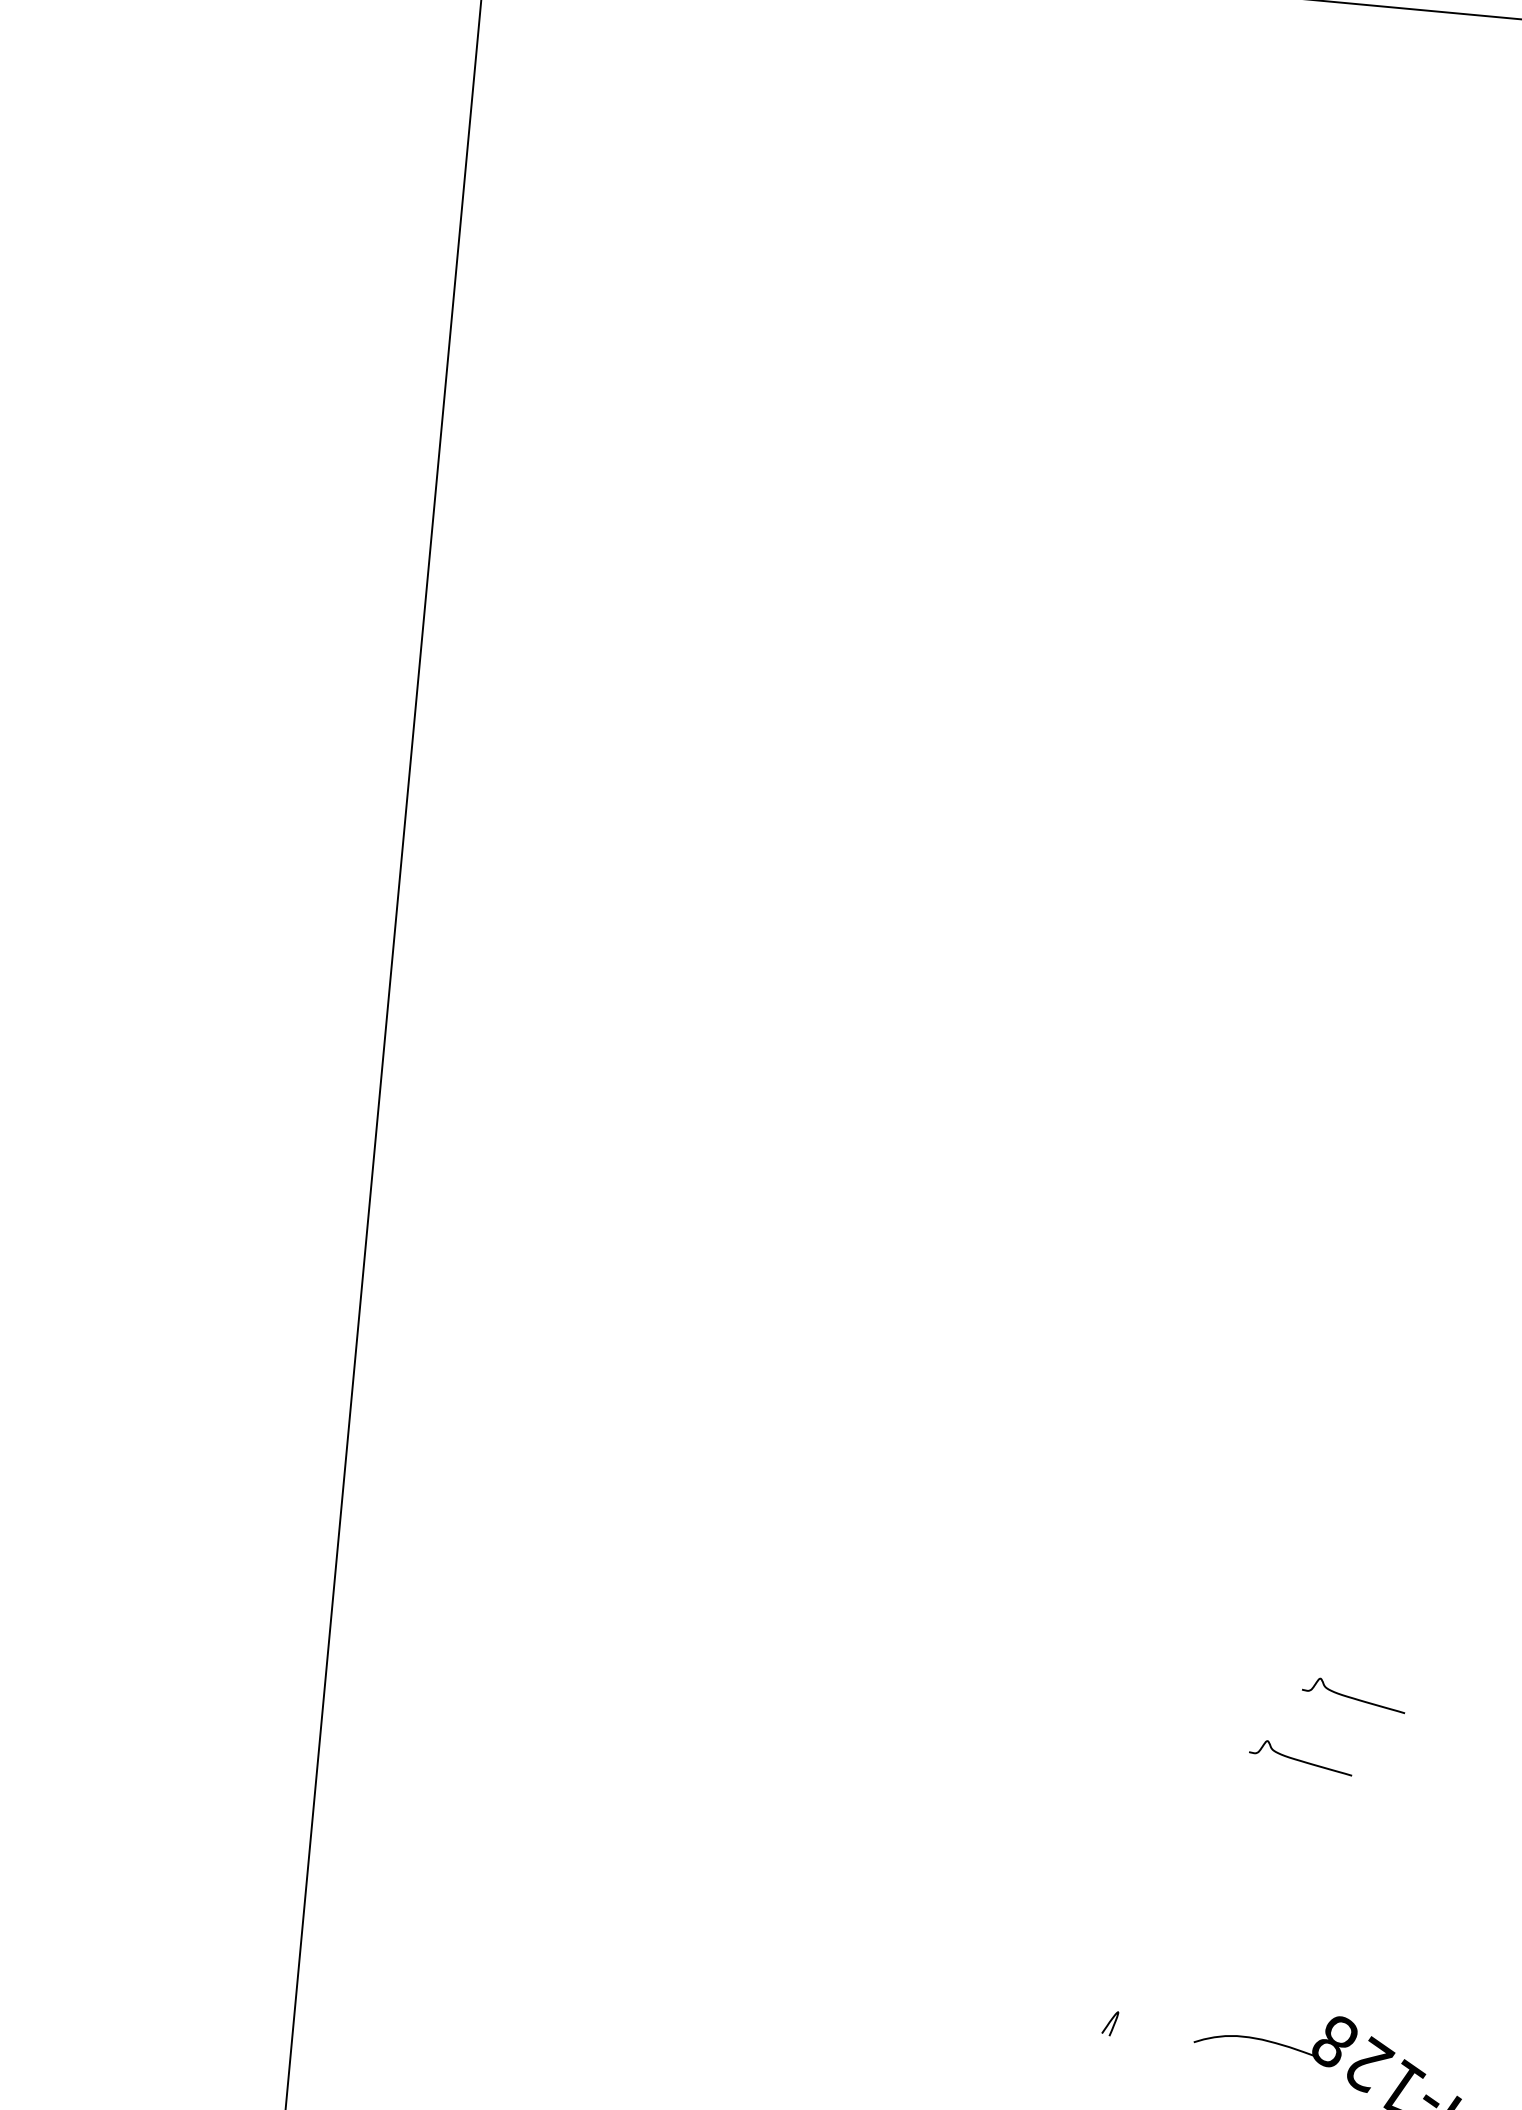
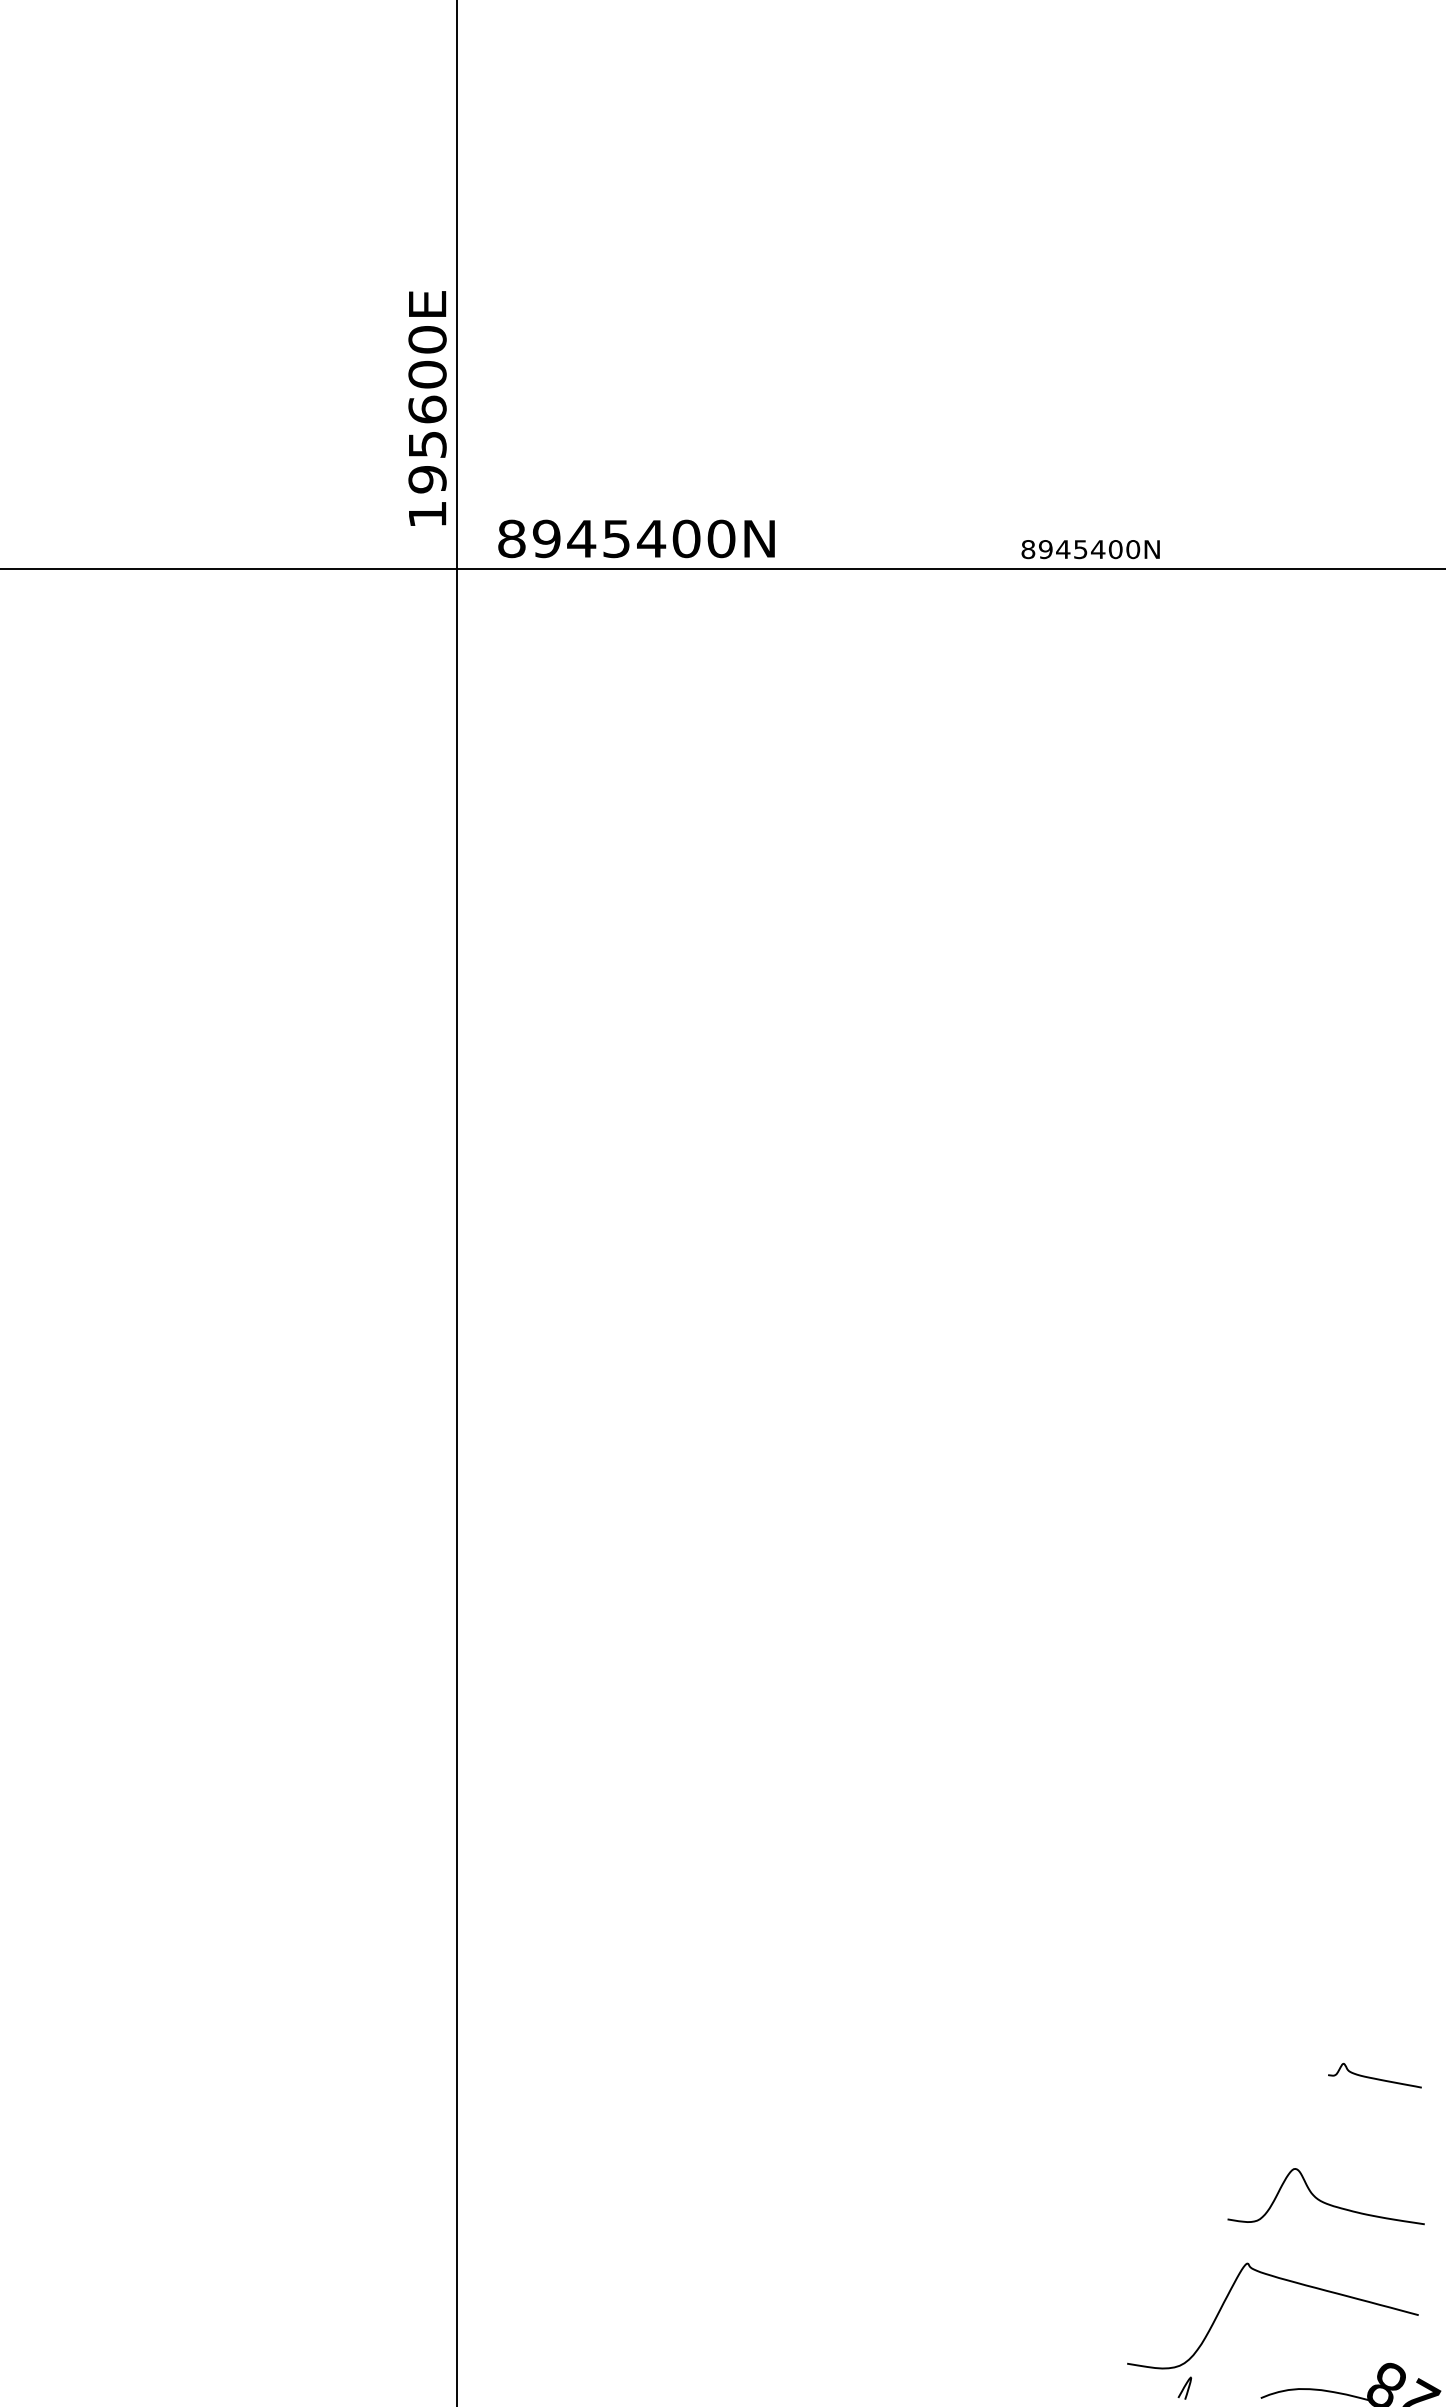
curve: (1300, 1759) -> (1332, 2137), removed
curve: (1282, 1828) -> (1322, 2200), added
curve: (1226, 1912) -> (1279, 2279), added

